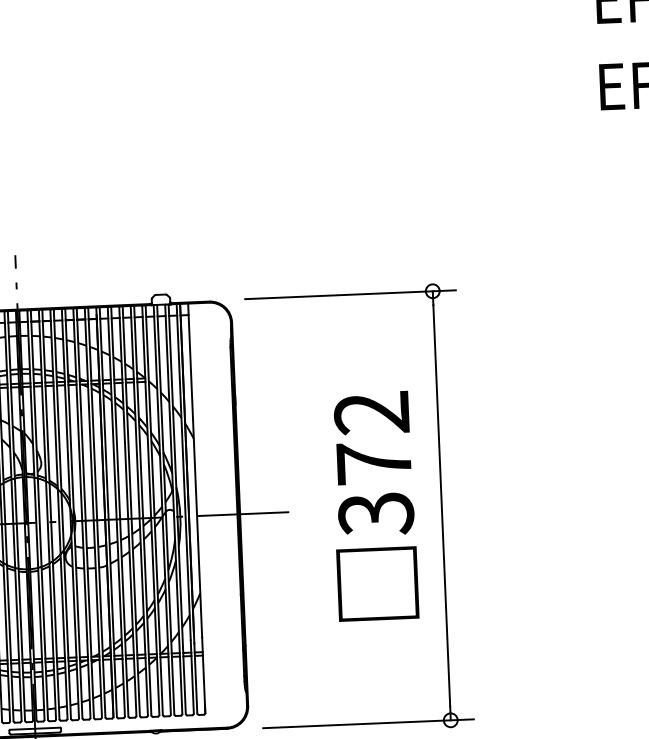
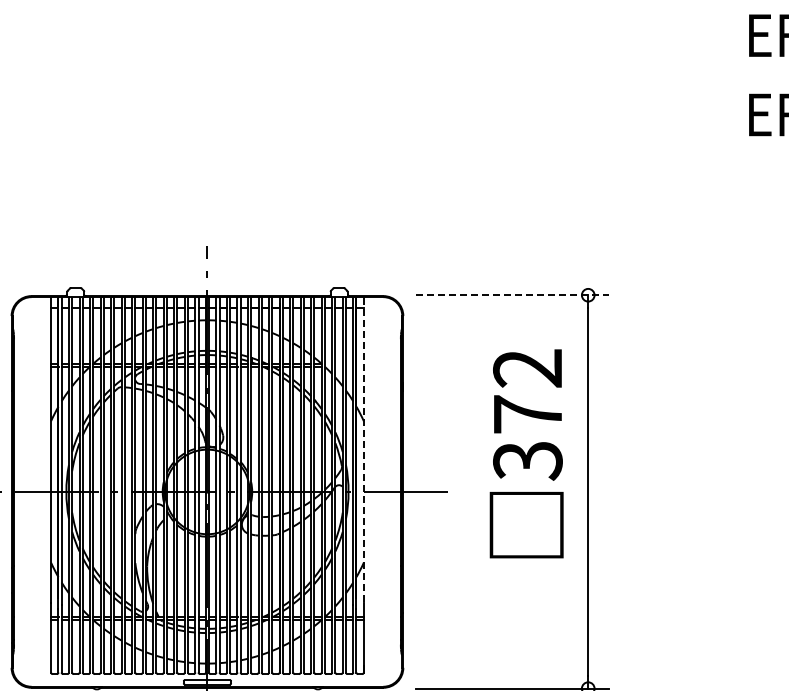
line: (350, 295) -> (512, 295), solid -> dashed
line: (194, 470) -> (363, 450), solid -> dashed
text: (374, 505) -> (526, 453), moved

